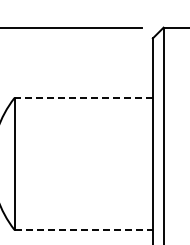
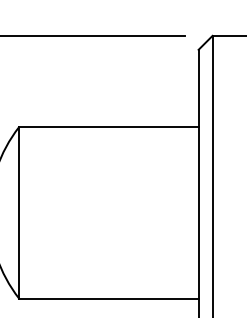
line: (83, 97) -> (108, 126), dashed -> solid
line: (84, 229) -> (109, 297), dashed -> solid

